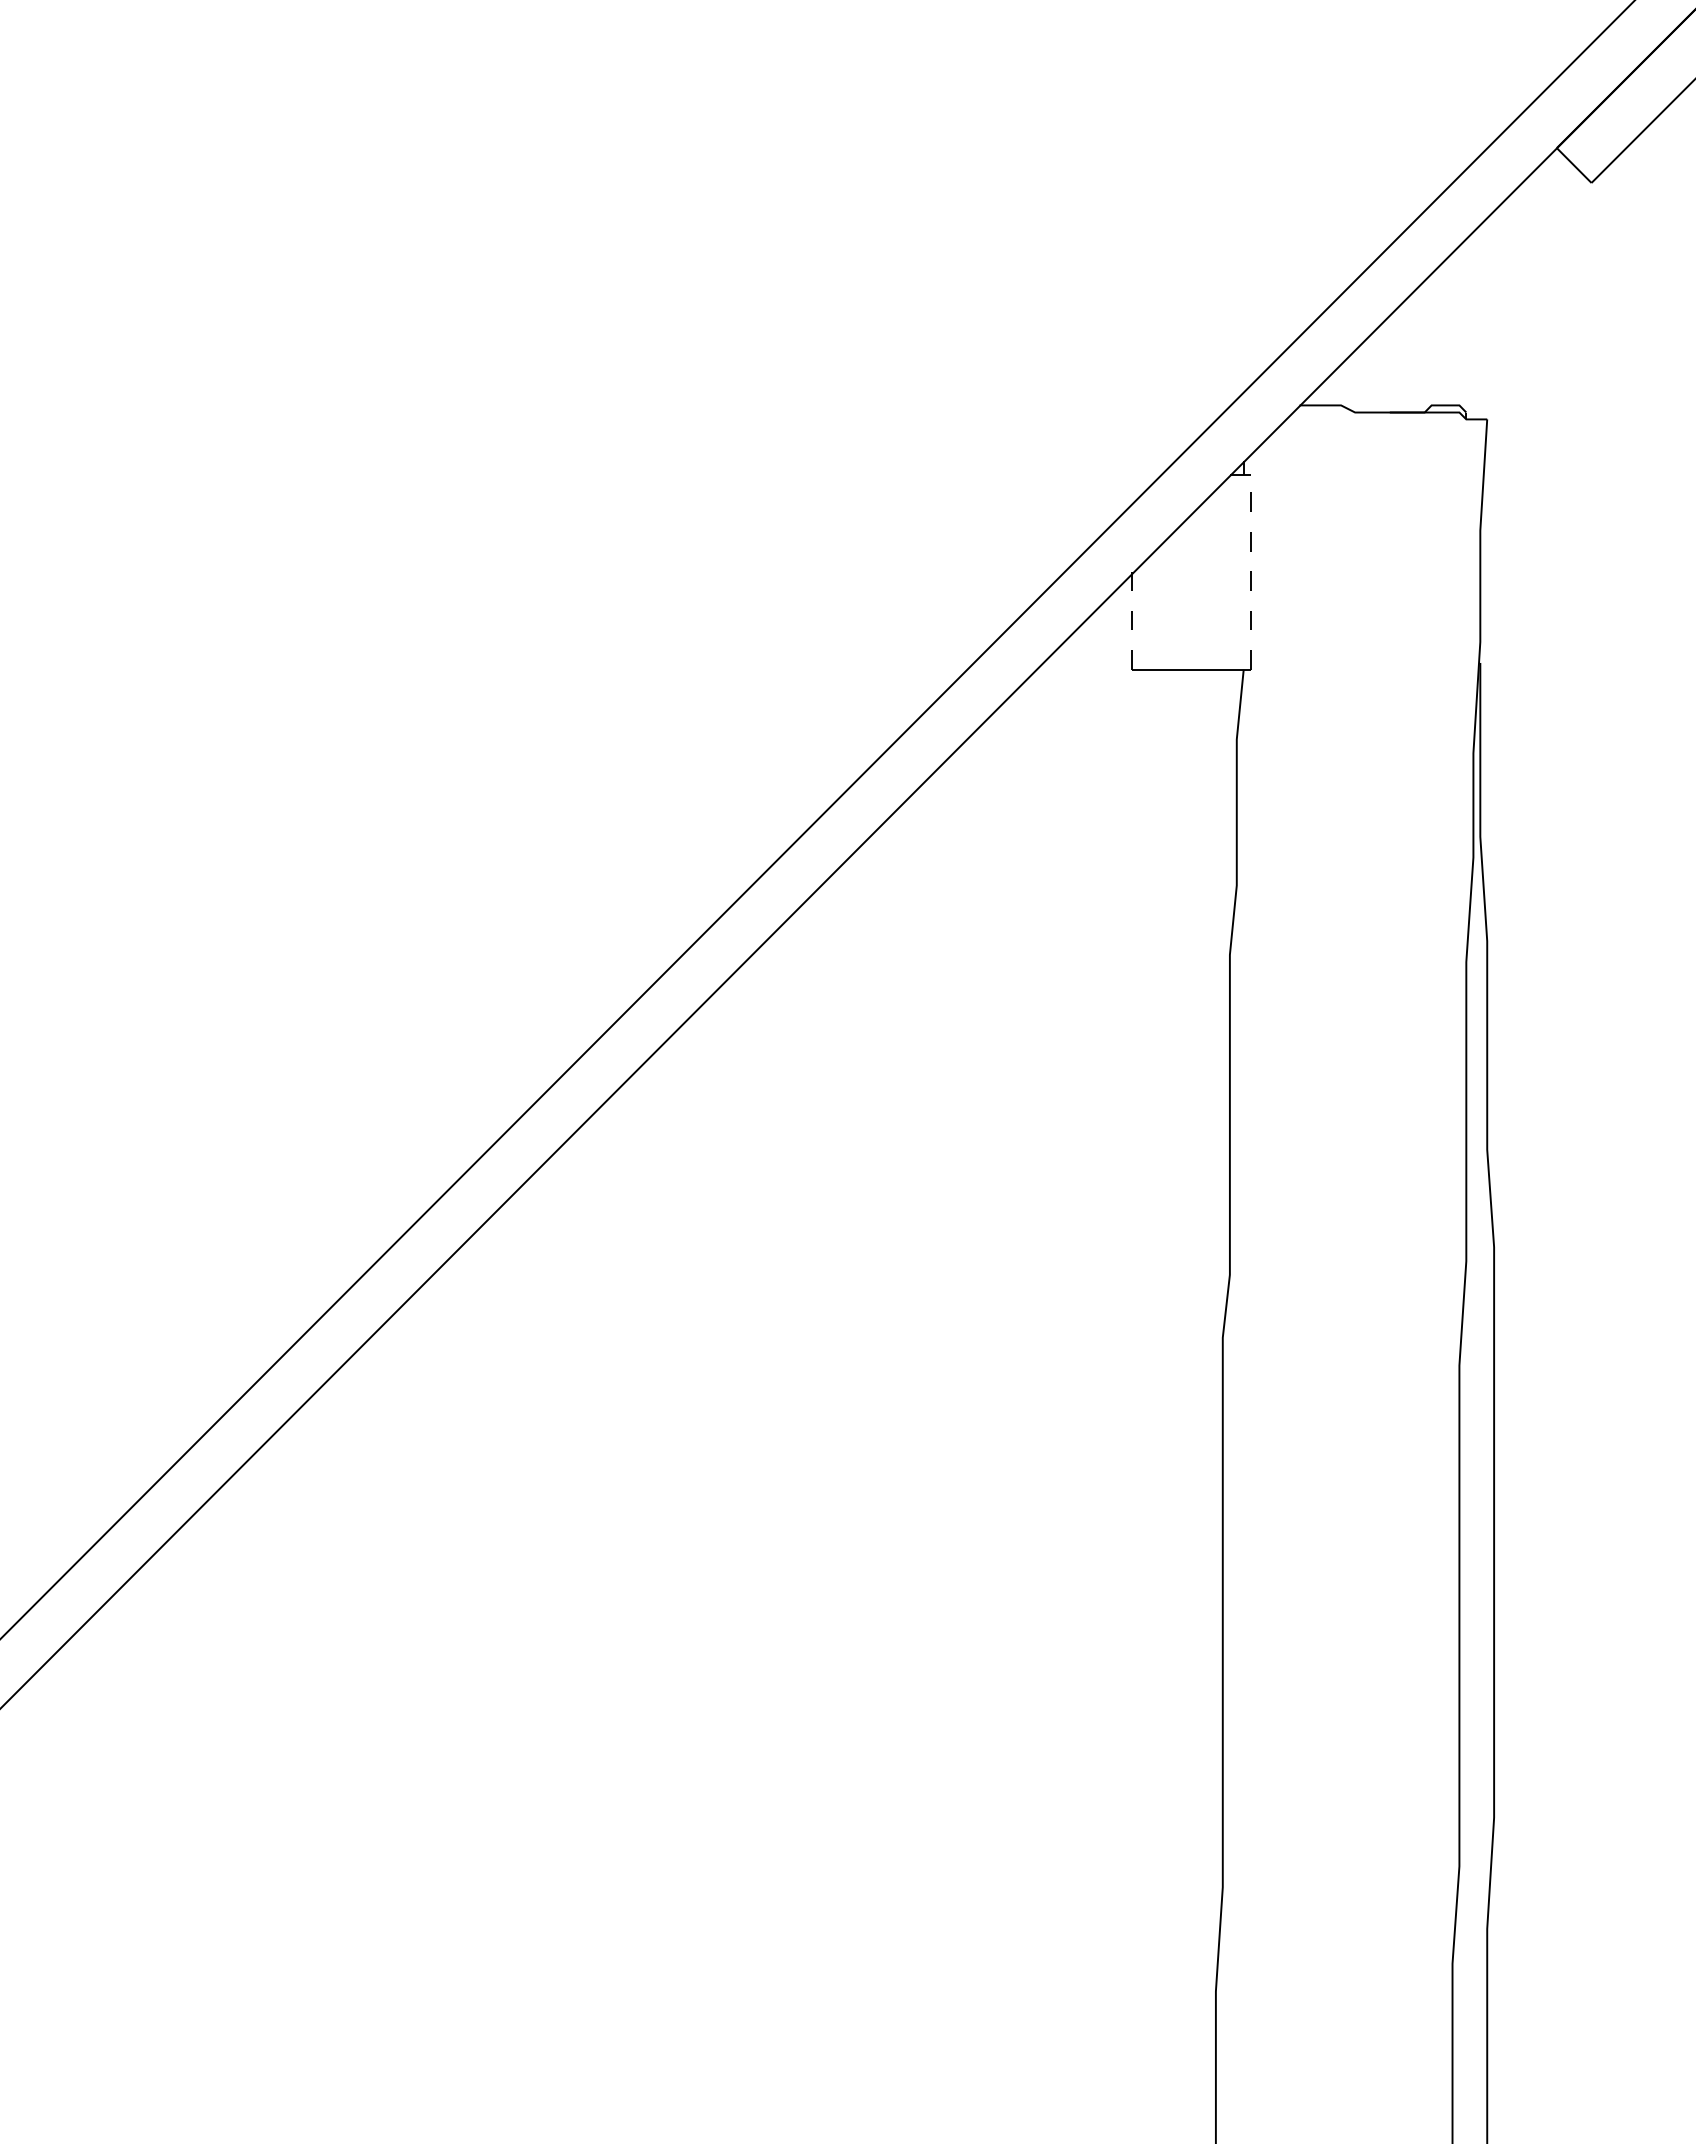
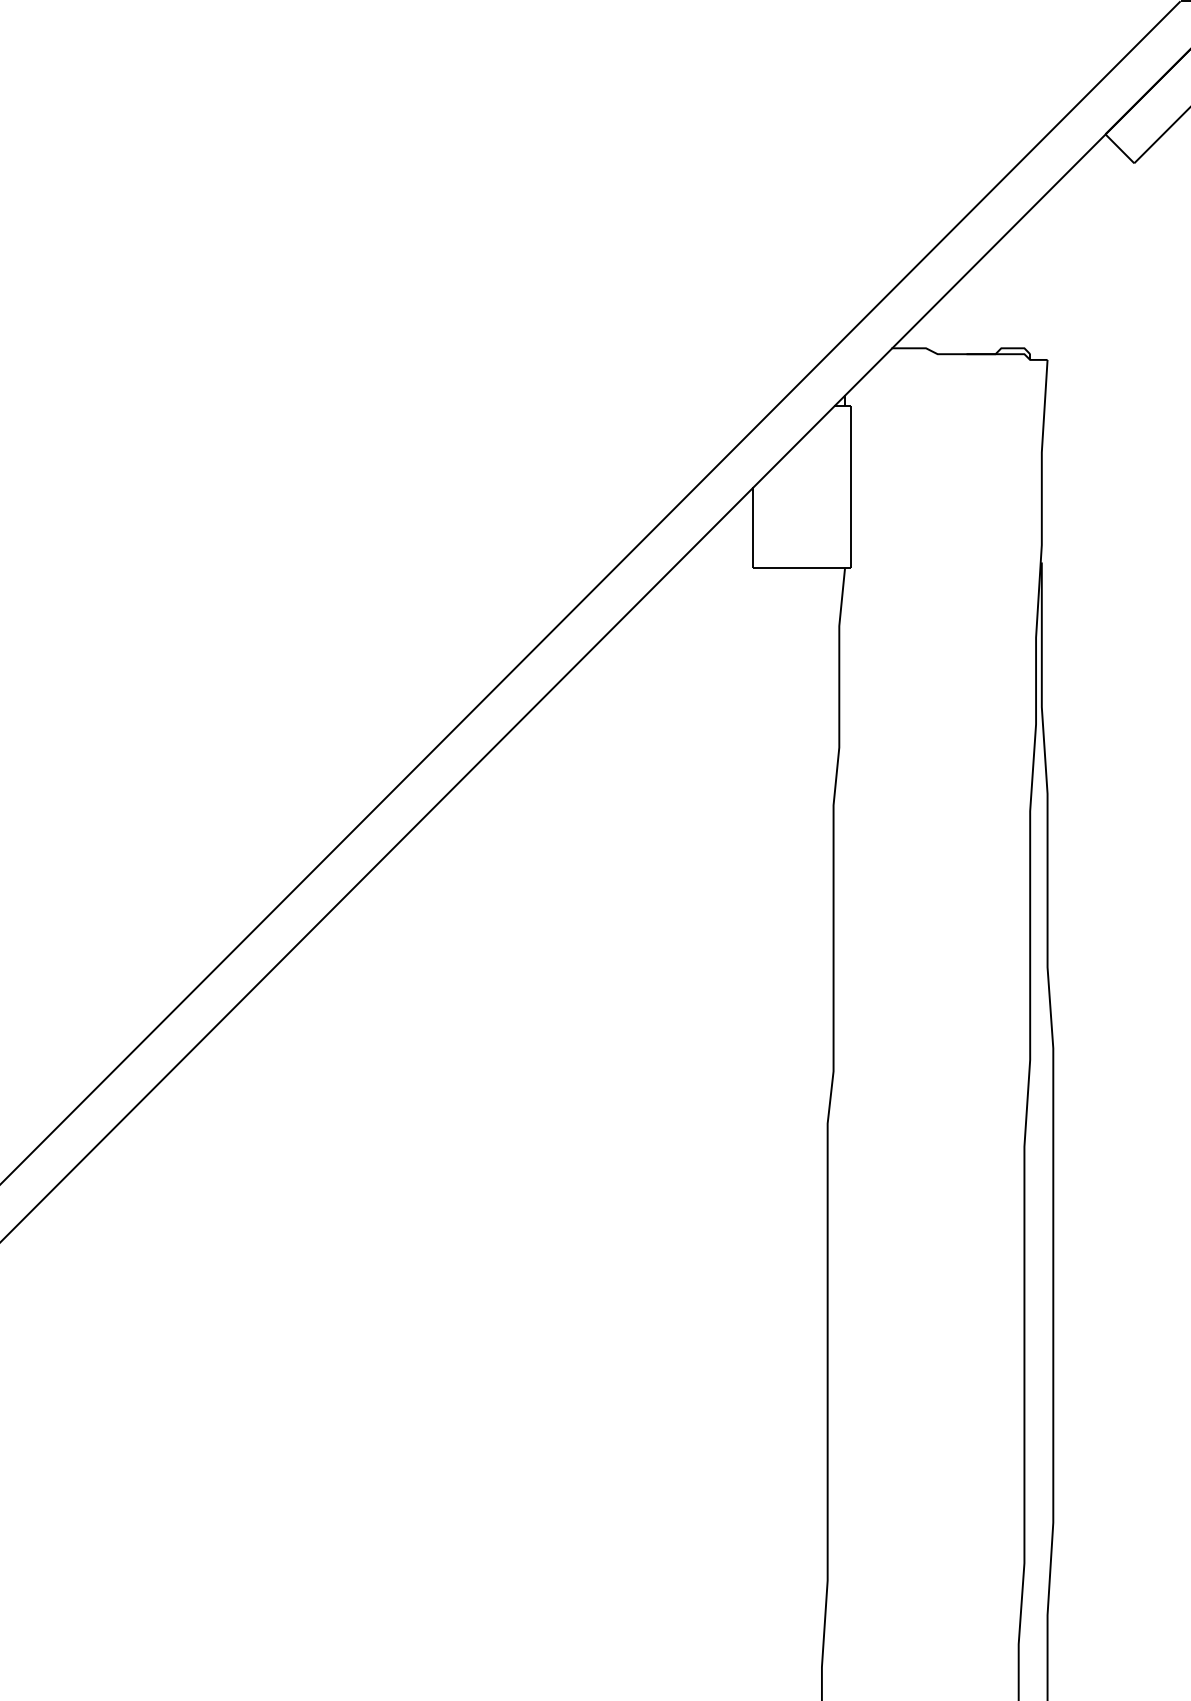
line: (1250, 571) -> (850, 486), dashed -> solid
line: (1132, 621) -> (752, 527), dashed -> solid

